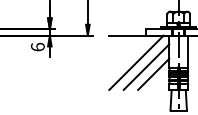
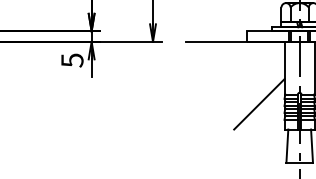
text: (37, 46) -> (71, 59), 6 -> 5
line: (136, 62) -> (231, 85), removed
line: (146, 66) -> (247, 91), removed

